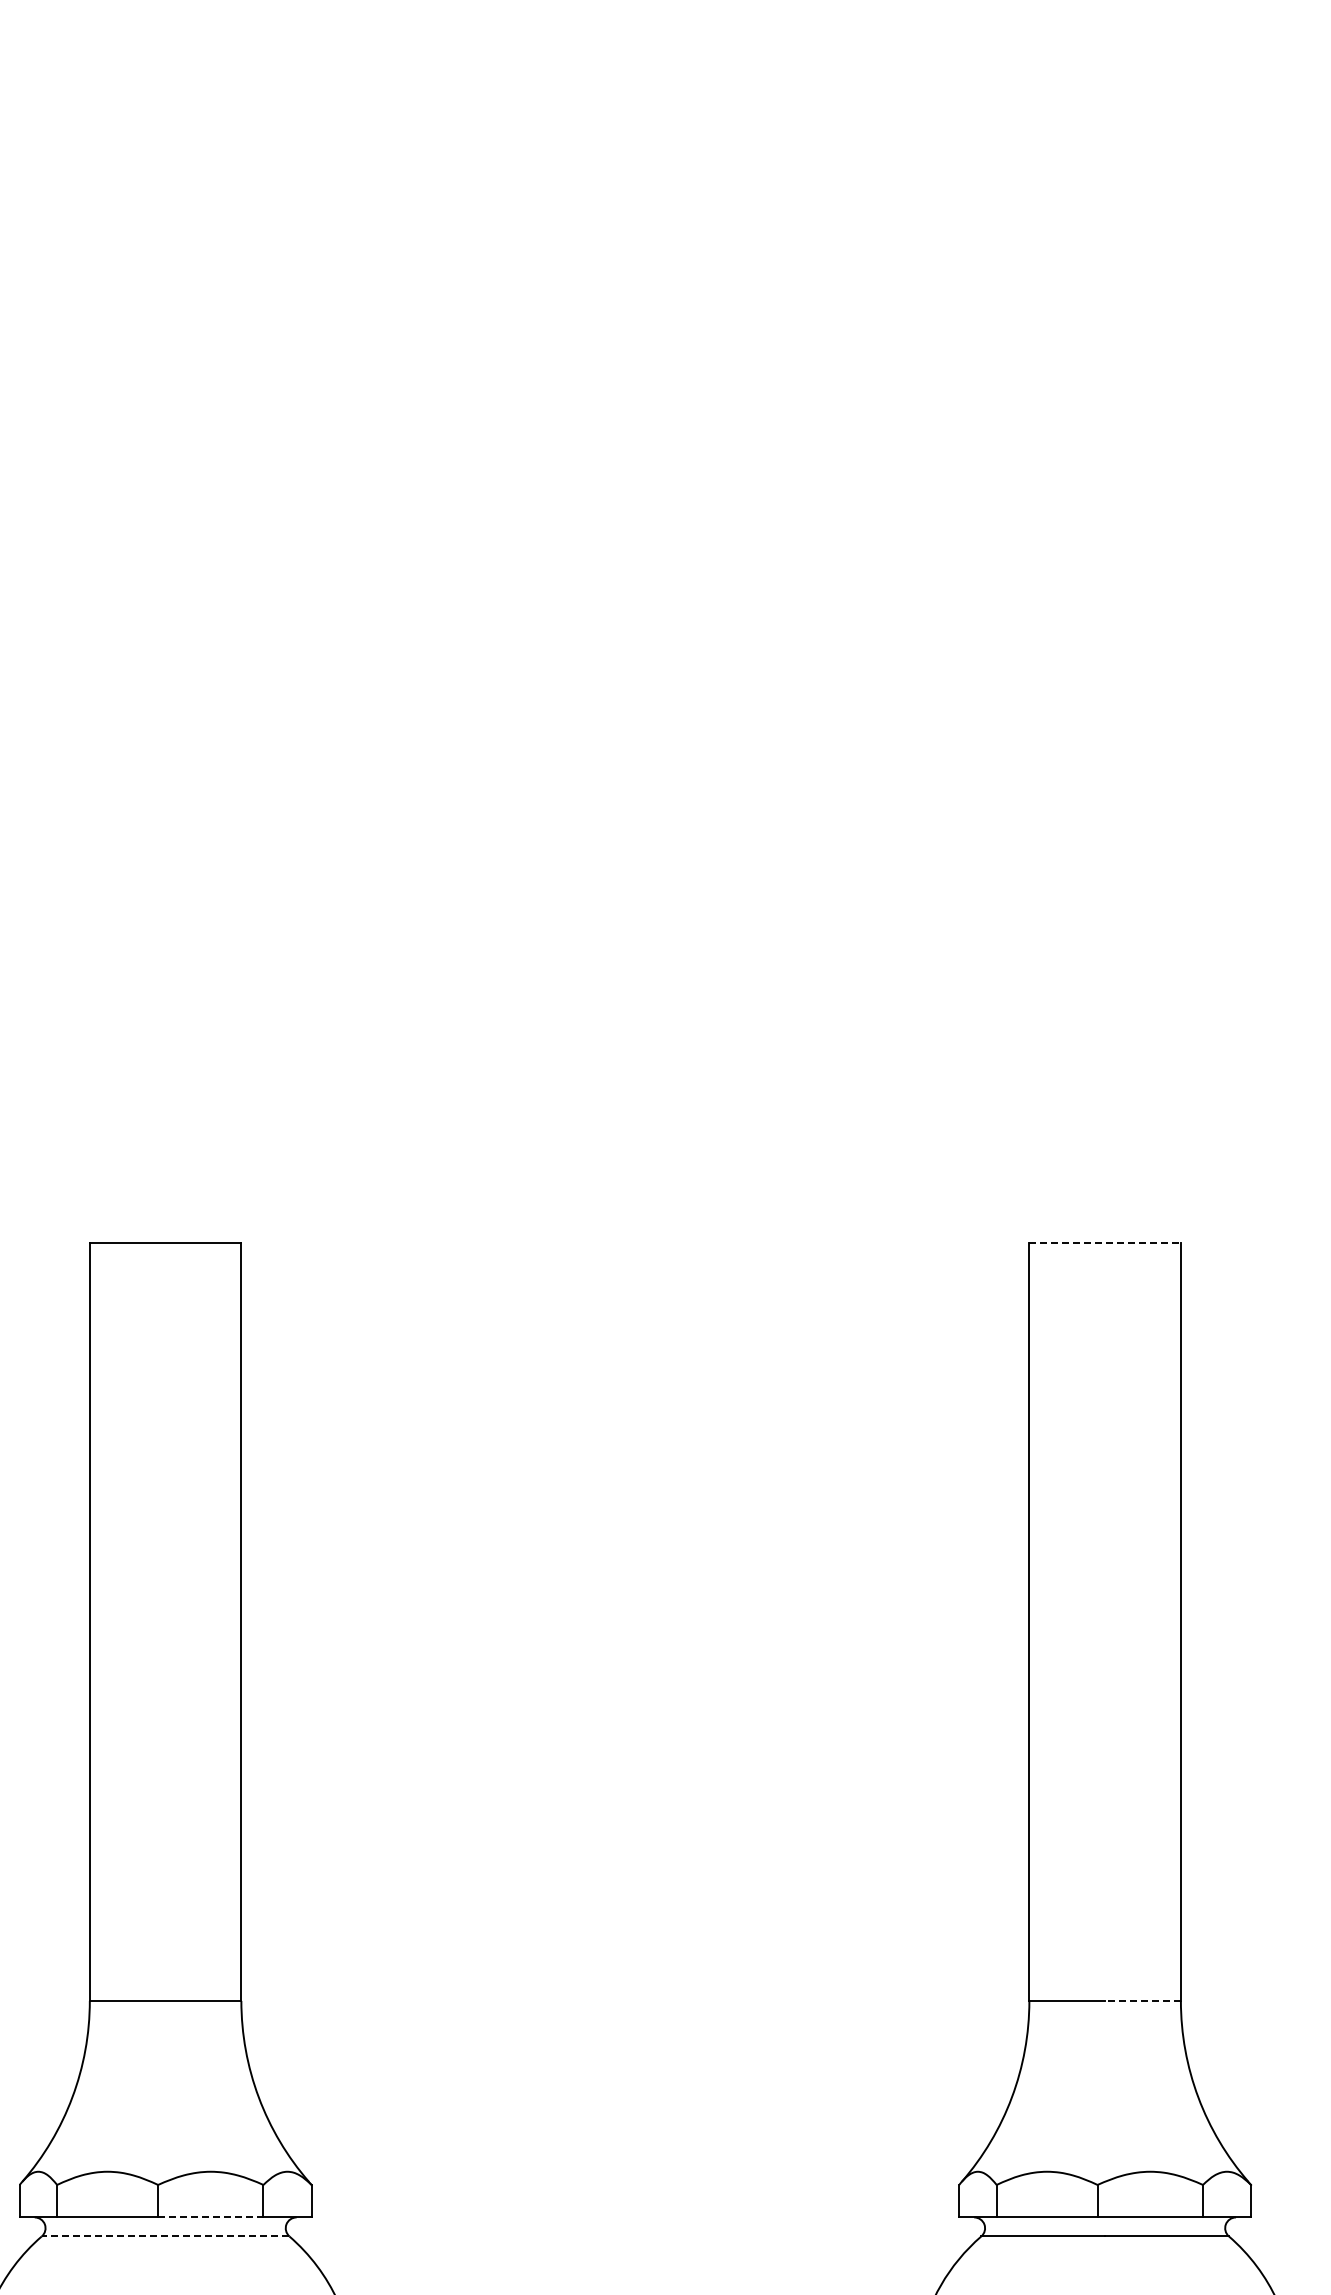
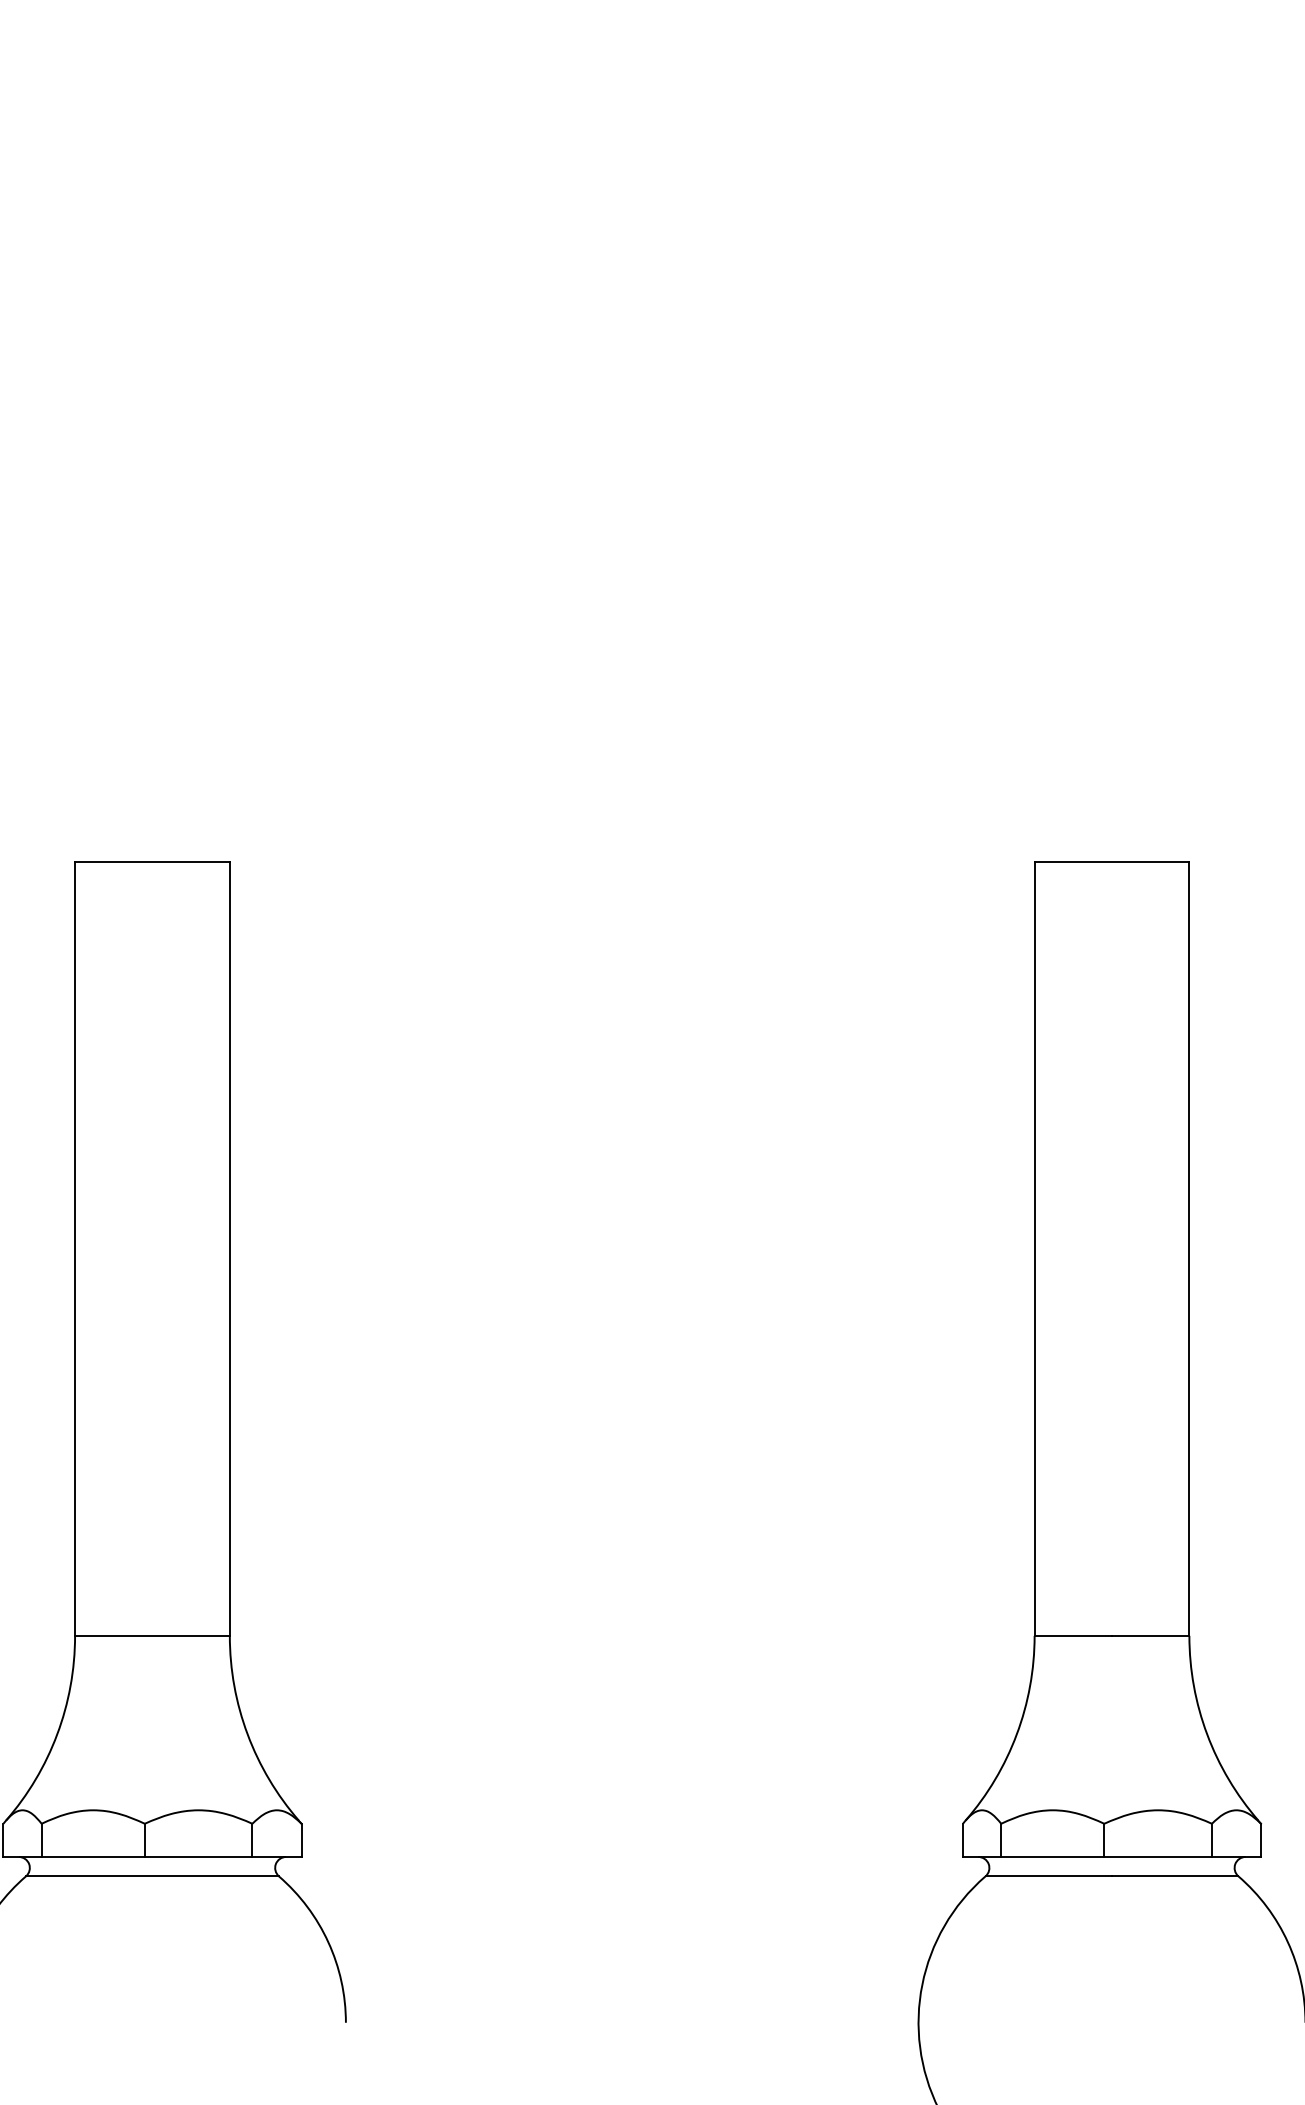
line: (1105, 1243) -> (1112, 862), dashed -> solid
line: (1143, 2000) -> (1151, 1635), dashed -> solid
line: (210, 2217) -> (198, 1857), dashed -> solid
line: (165, 2236) -> (152, 1876), dashed -> solid

